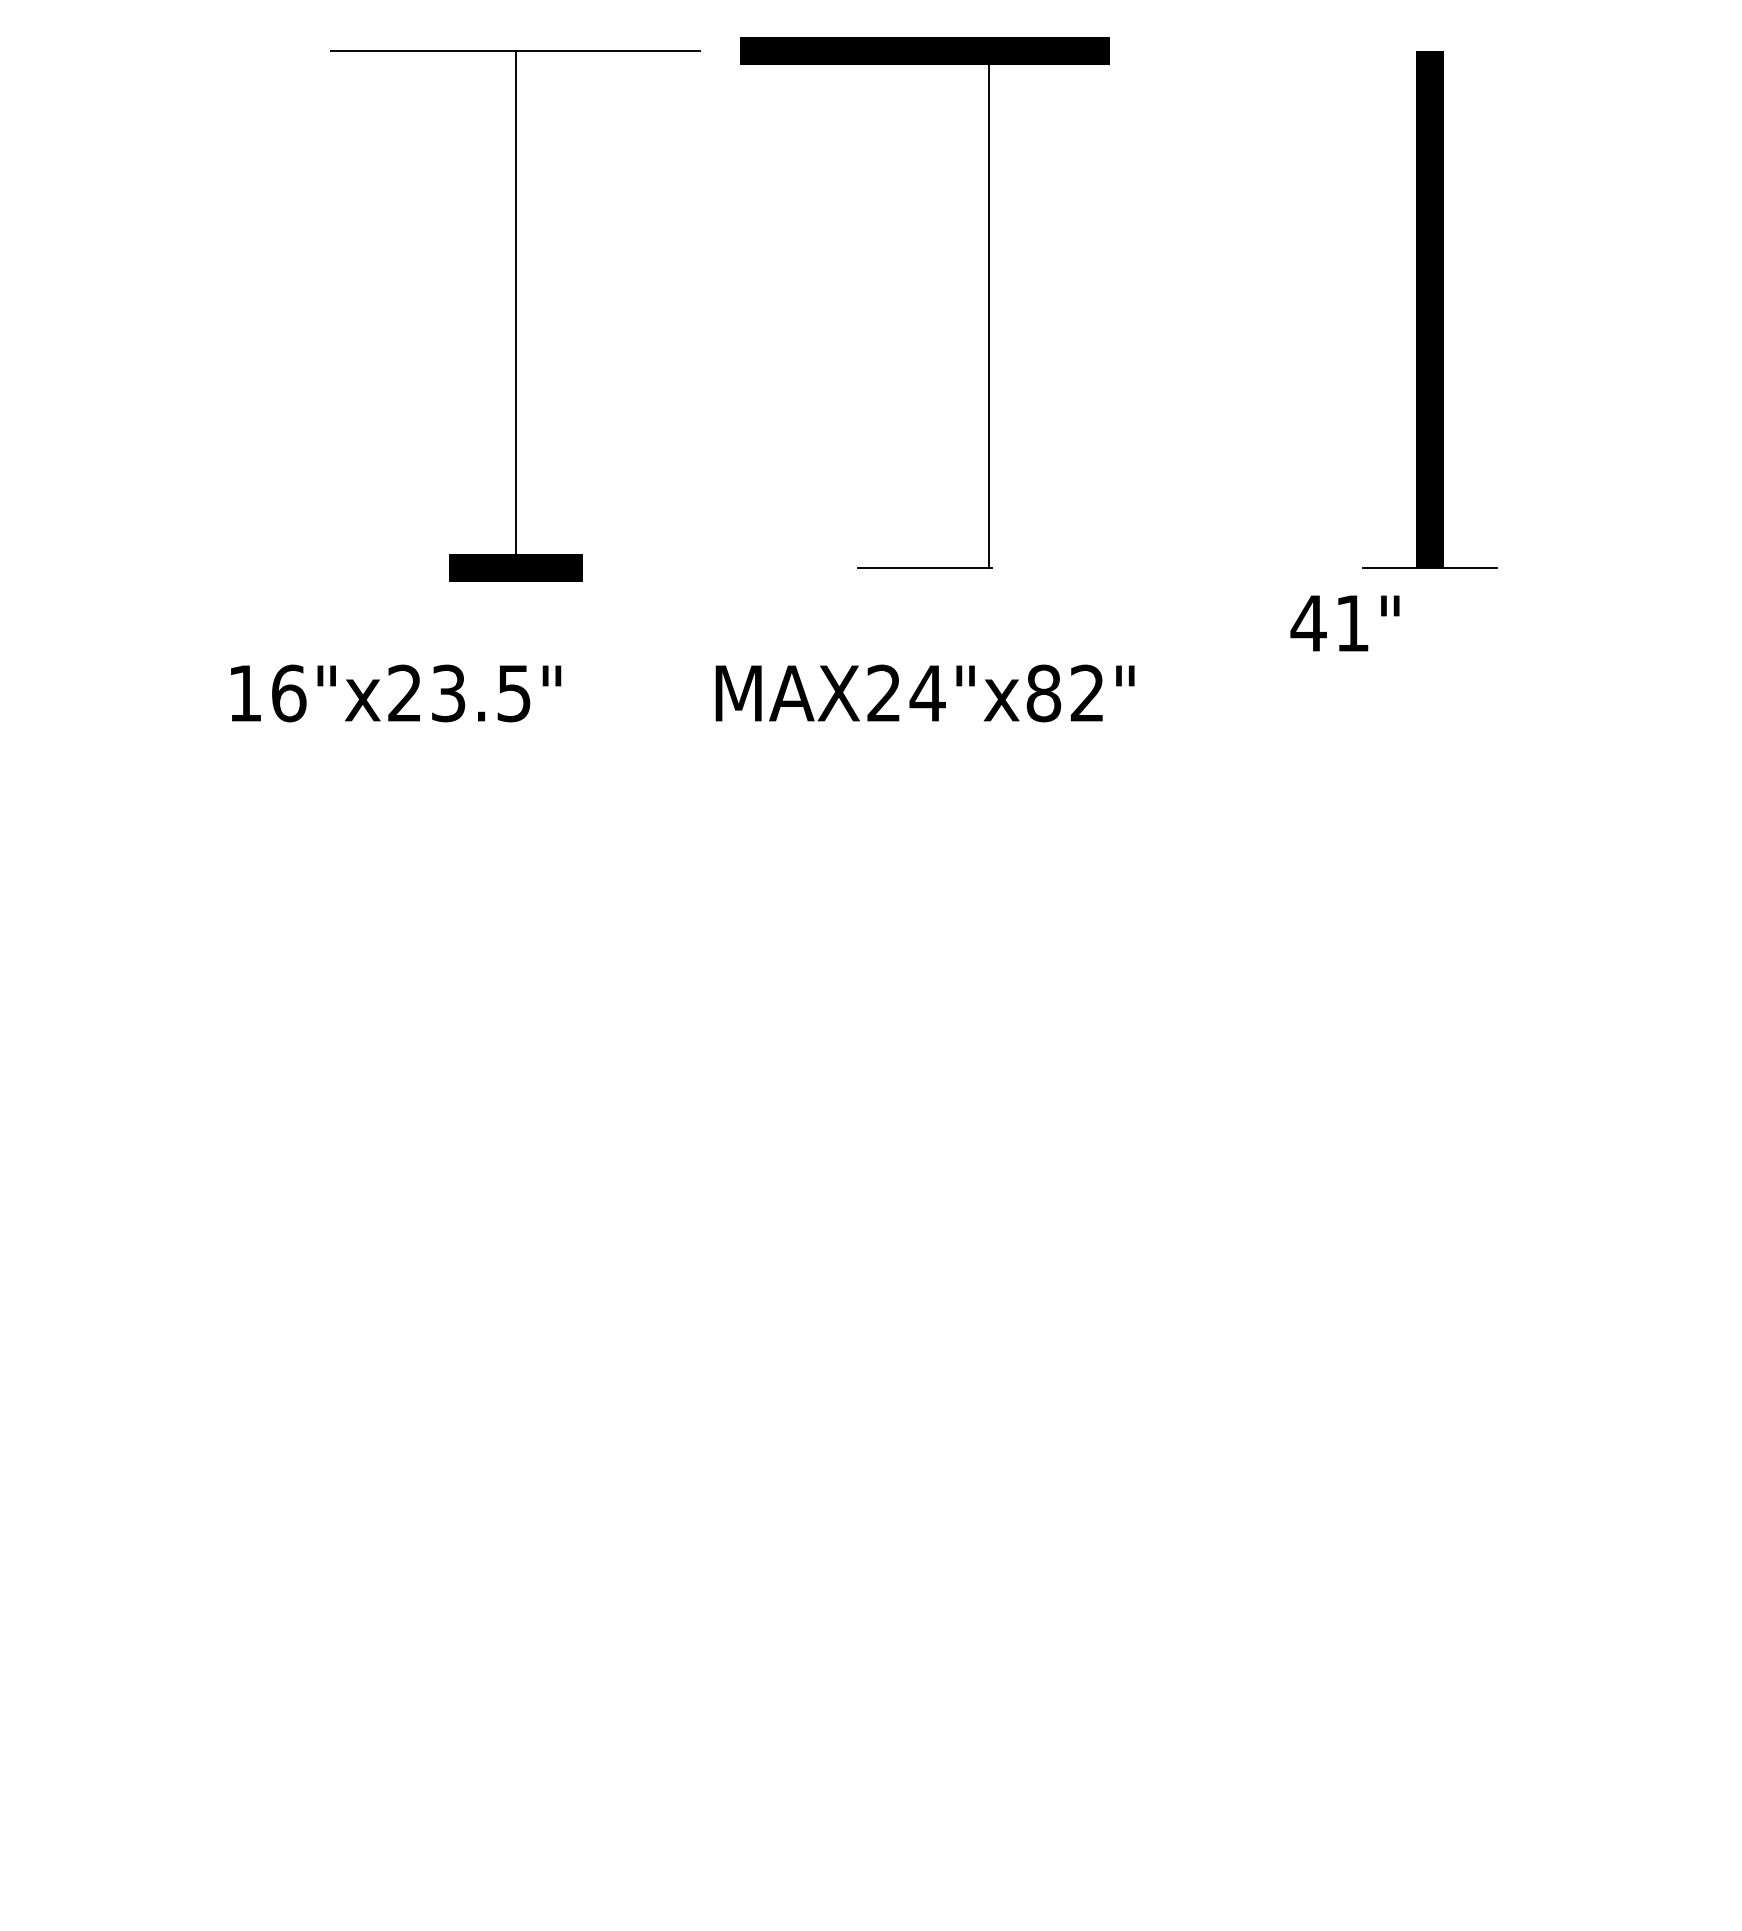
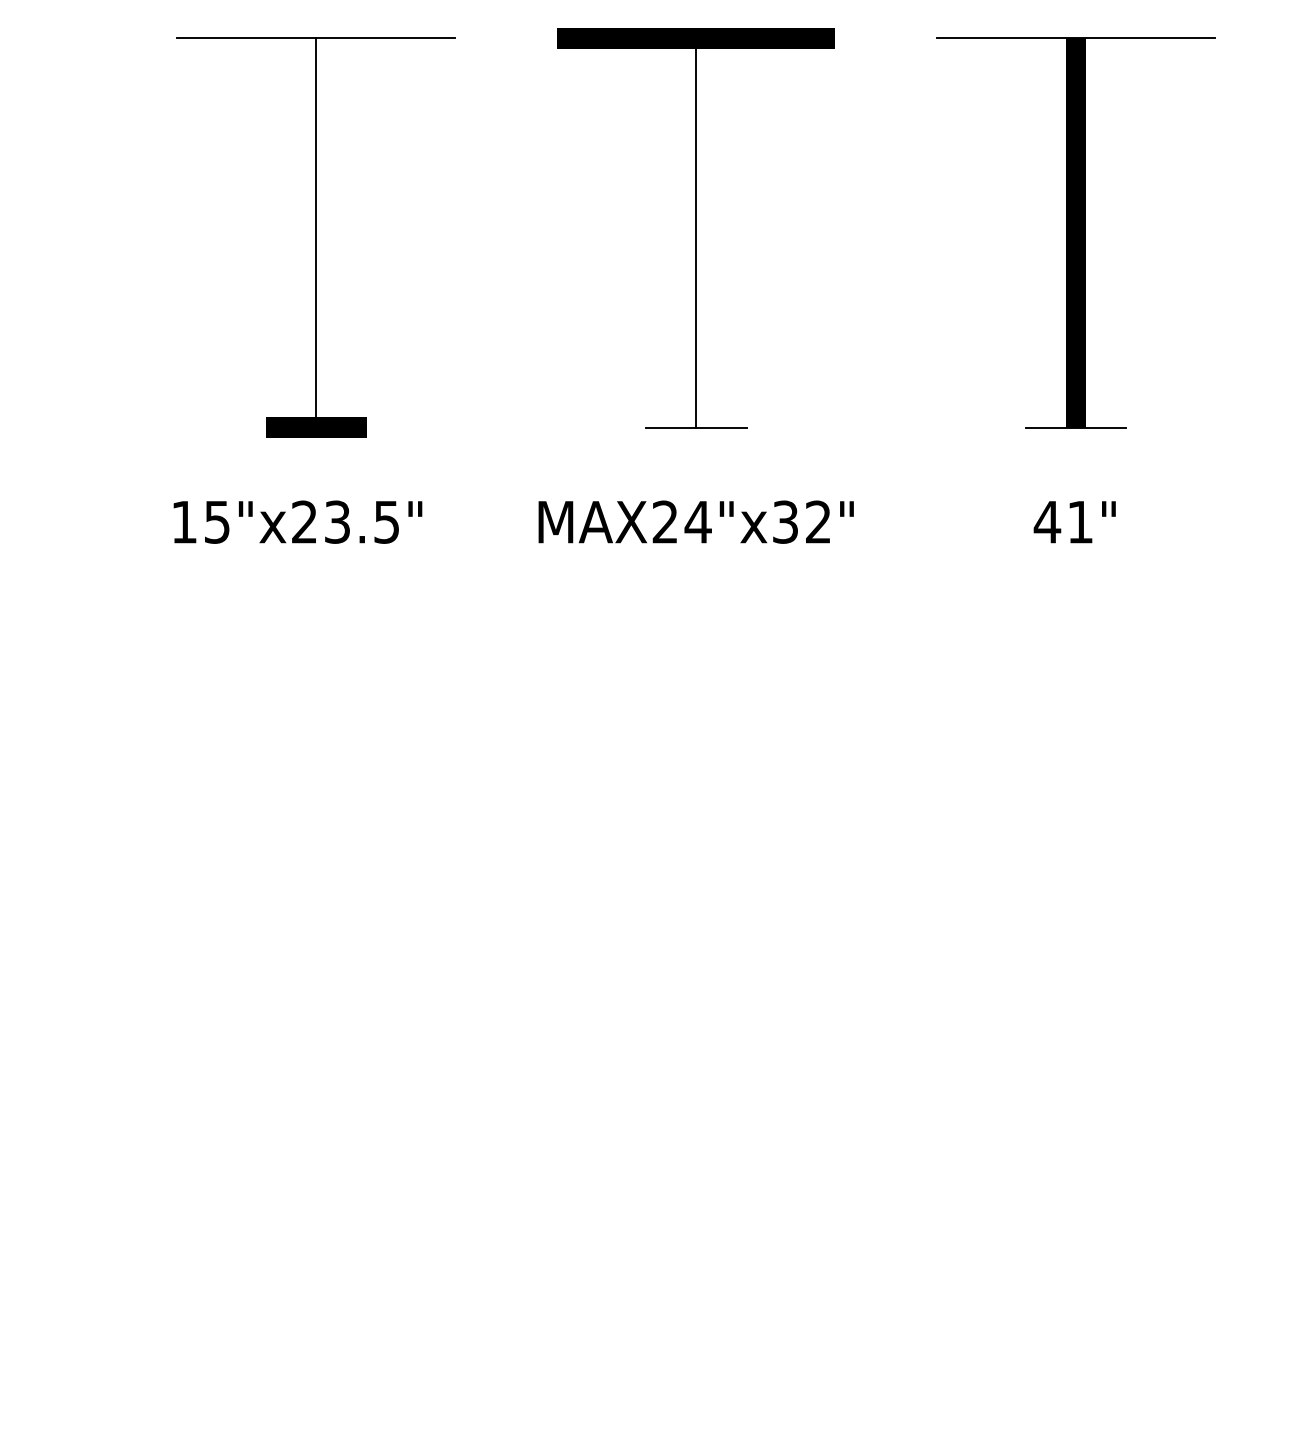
line: (1429, 50) -> (1075, 38), added
line: (989, 308) -> (696, 232), moved
part: (515, 315) -> (316, 237), moved
text: (1344, 623) -> (1074, 522), moved
text: (289, 693) -> (217, 522), 16"x23.5" -> 15"x23.5"
text: (1043, 693) -> (785, 522), MAX24"x82" -> MAX24"x32"

